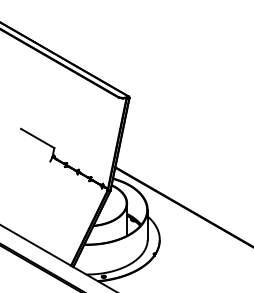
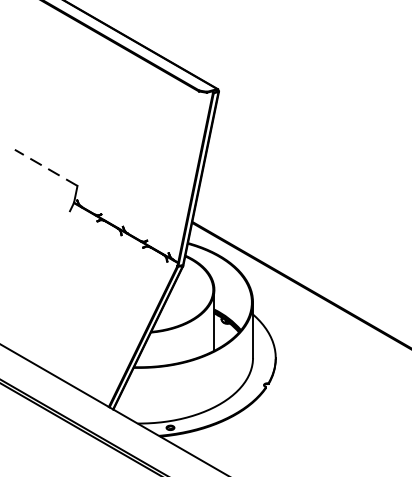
line: (37, 138) -> (45, 167), solid -> dashed

